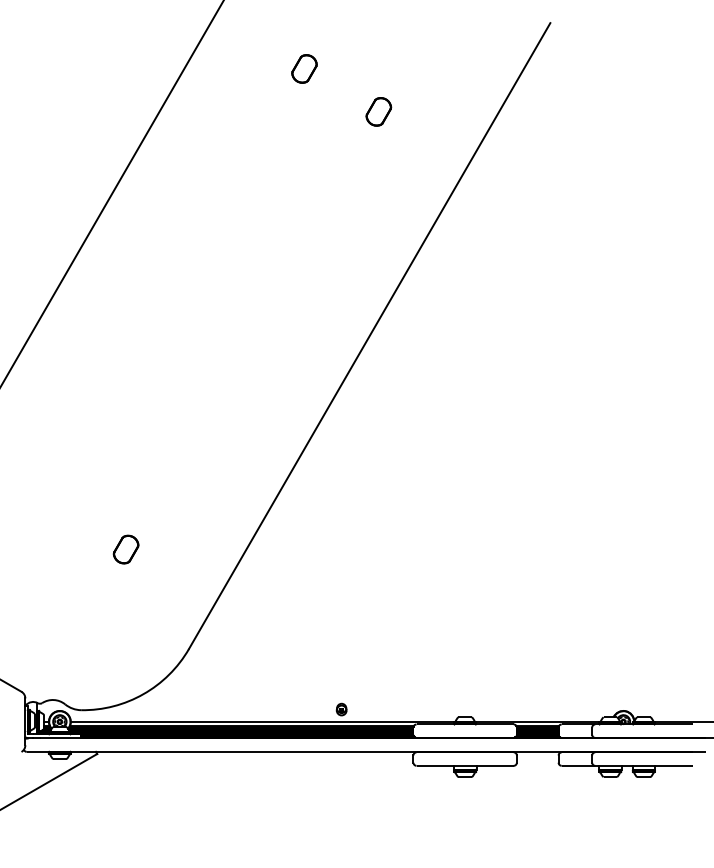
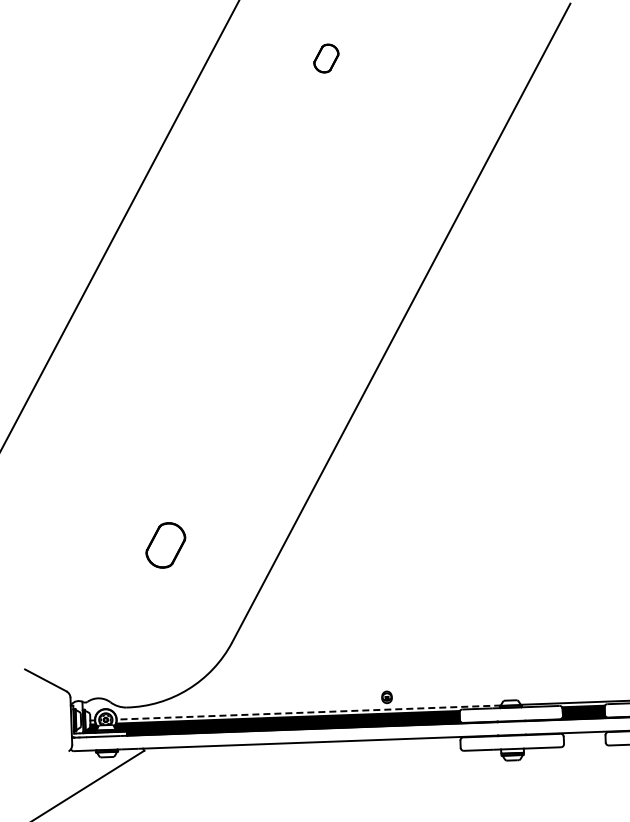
part: (378, 111) -> (401, 98), removed
part: (125, 549) -> (165, 545), size x1.6
line: (262, 721) -> (308, 712), solid -> dashed

